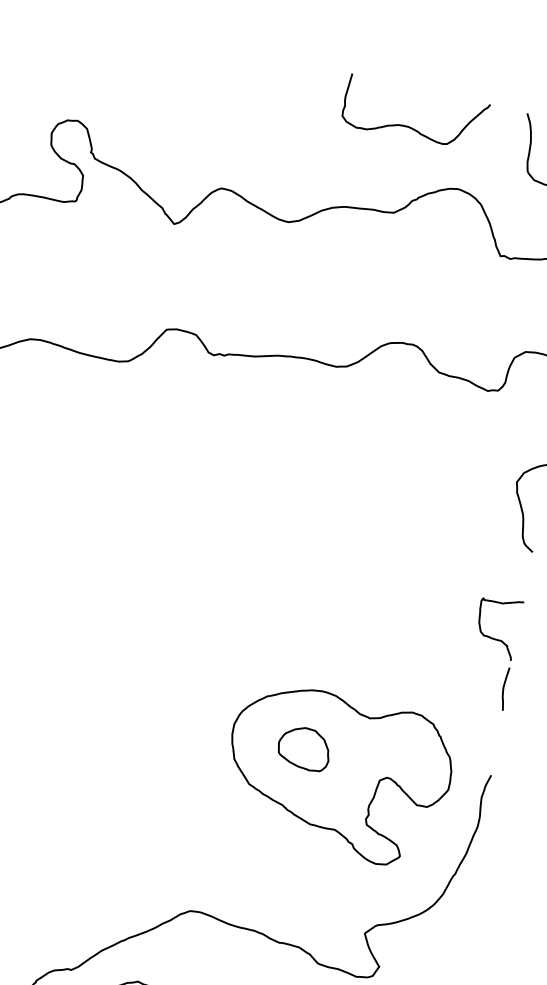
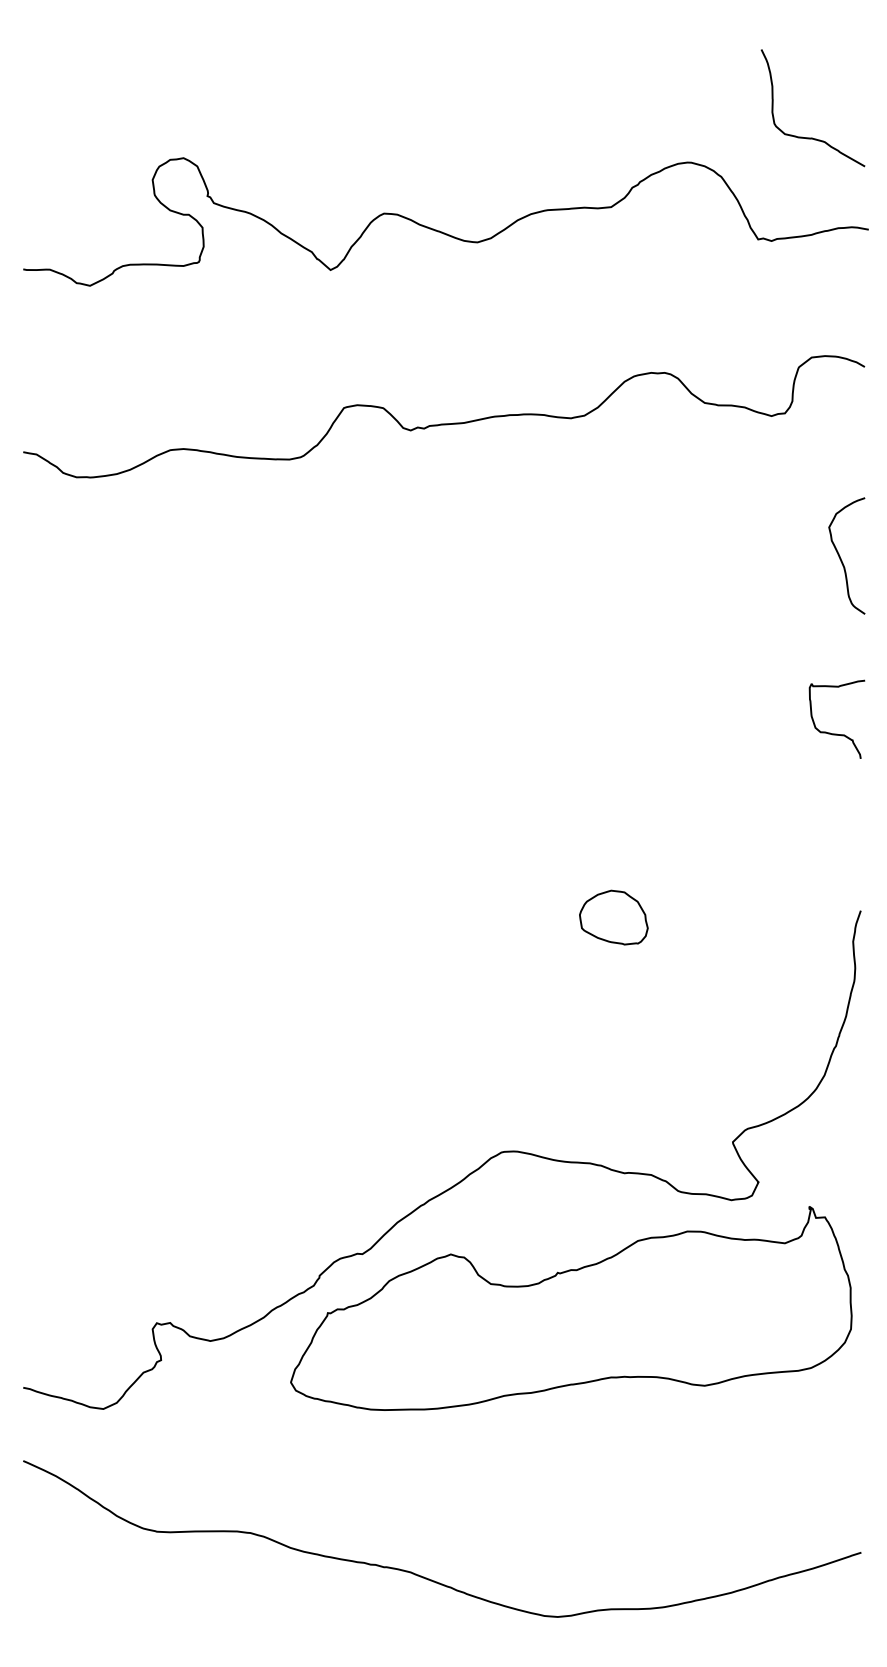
curve: (410, 126) -> (613, 92), removed
curve: (504, 688) -> (858, 796), removed
part: (338, 775) -> (663, 944), removed

